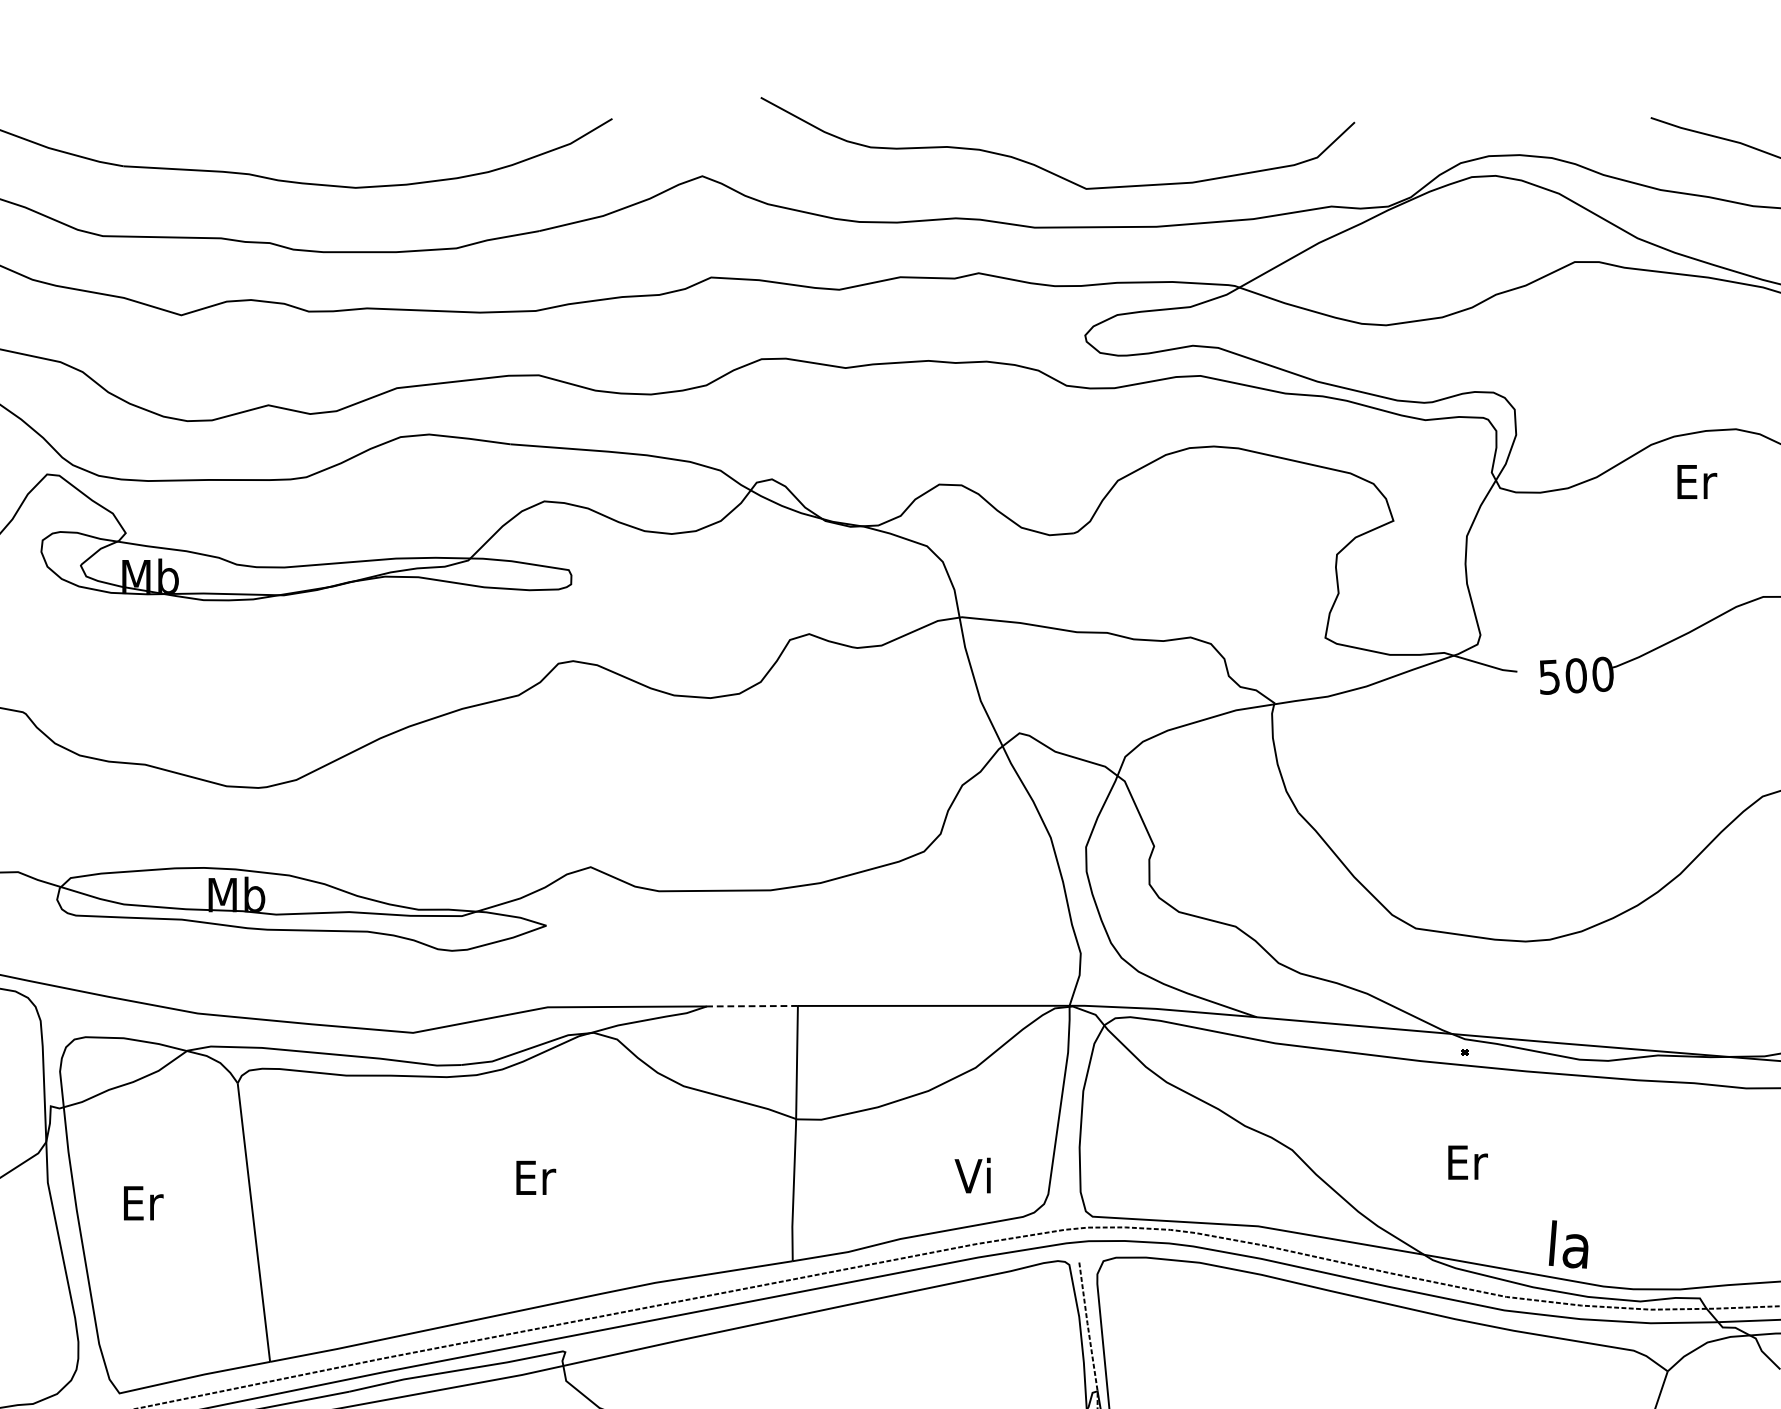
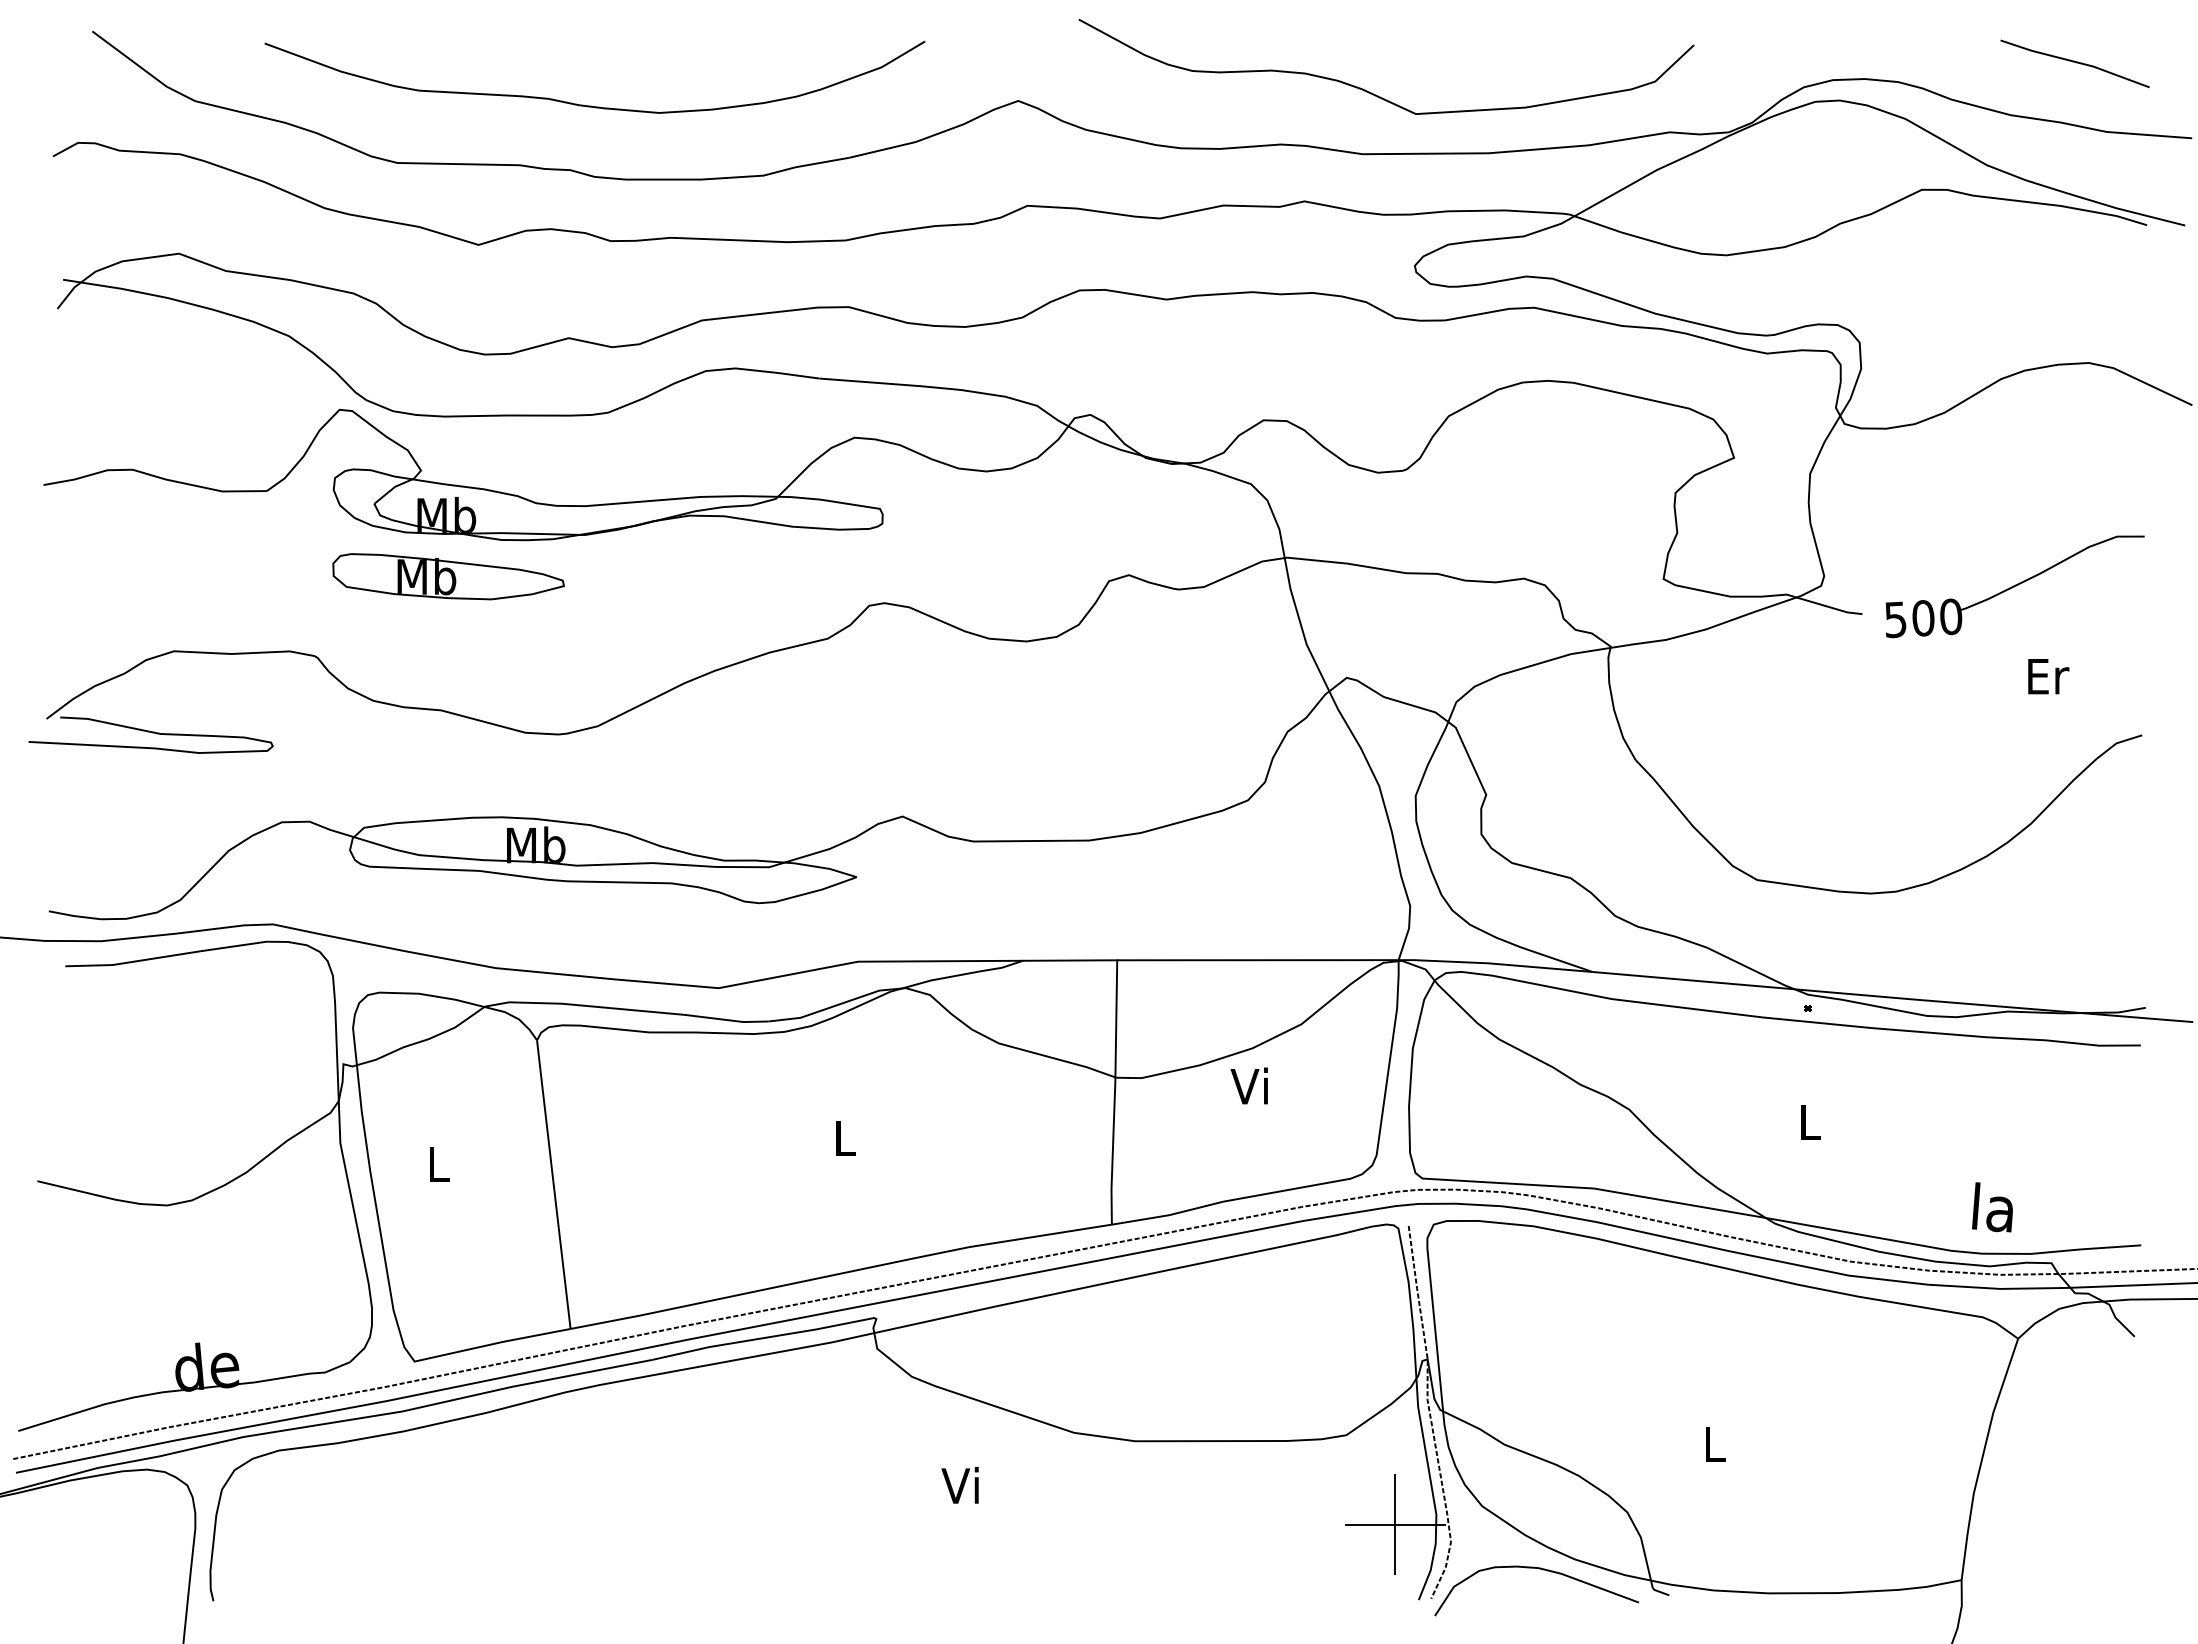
text: (1697, 481) -> (2048, 676), moved
part: (152, 635) -> (448, 576), added
line: (751, 1006) -> (1069, 960), dashed -> solid
text: (1467, 1162) -> (1810, 1122), Er -> L
text: (971, 1175) -> (1248, 1085), moved
text: (535, 1177) -> (845, 1137), Er -> L
text: (143, 1203) -> (439, 1164), Er -> L
text: (1568, 1244) -> (1992, 1207), moved

